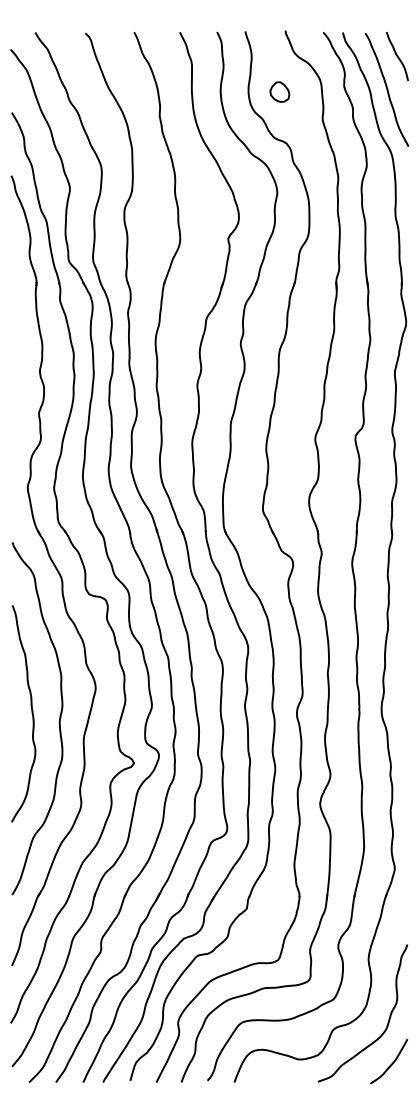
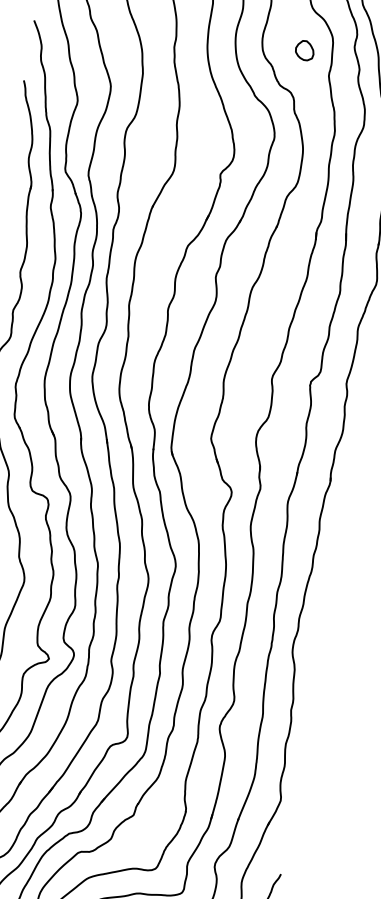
part: (279, 91) -> (304, 49), moved

